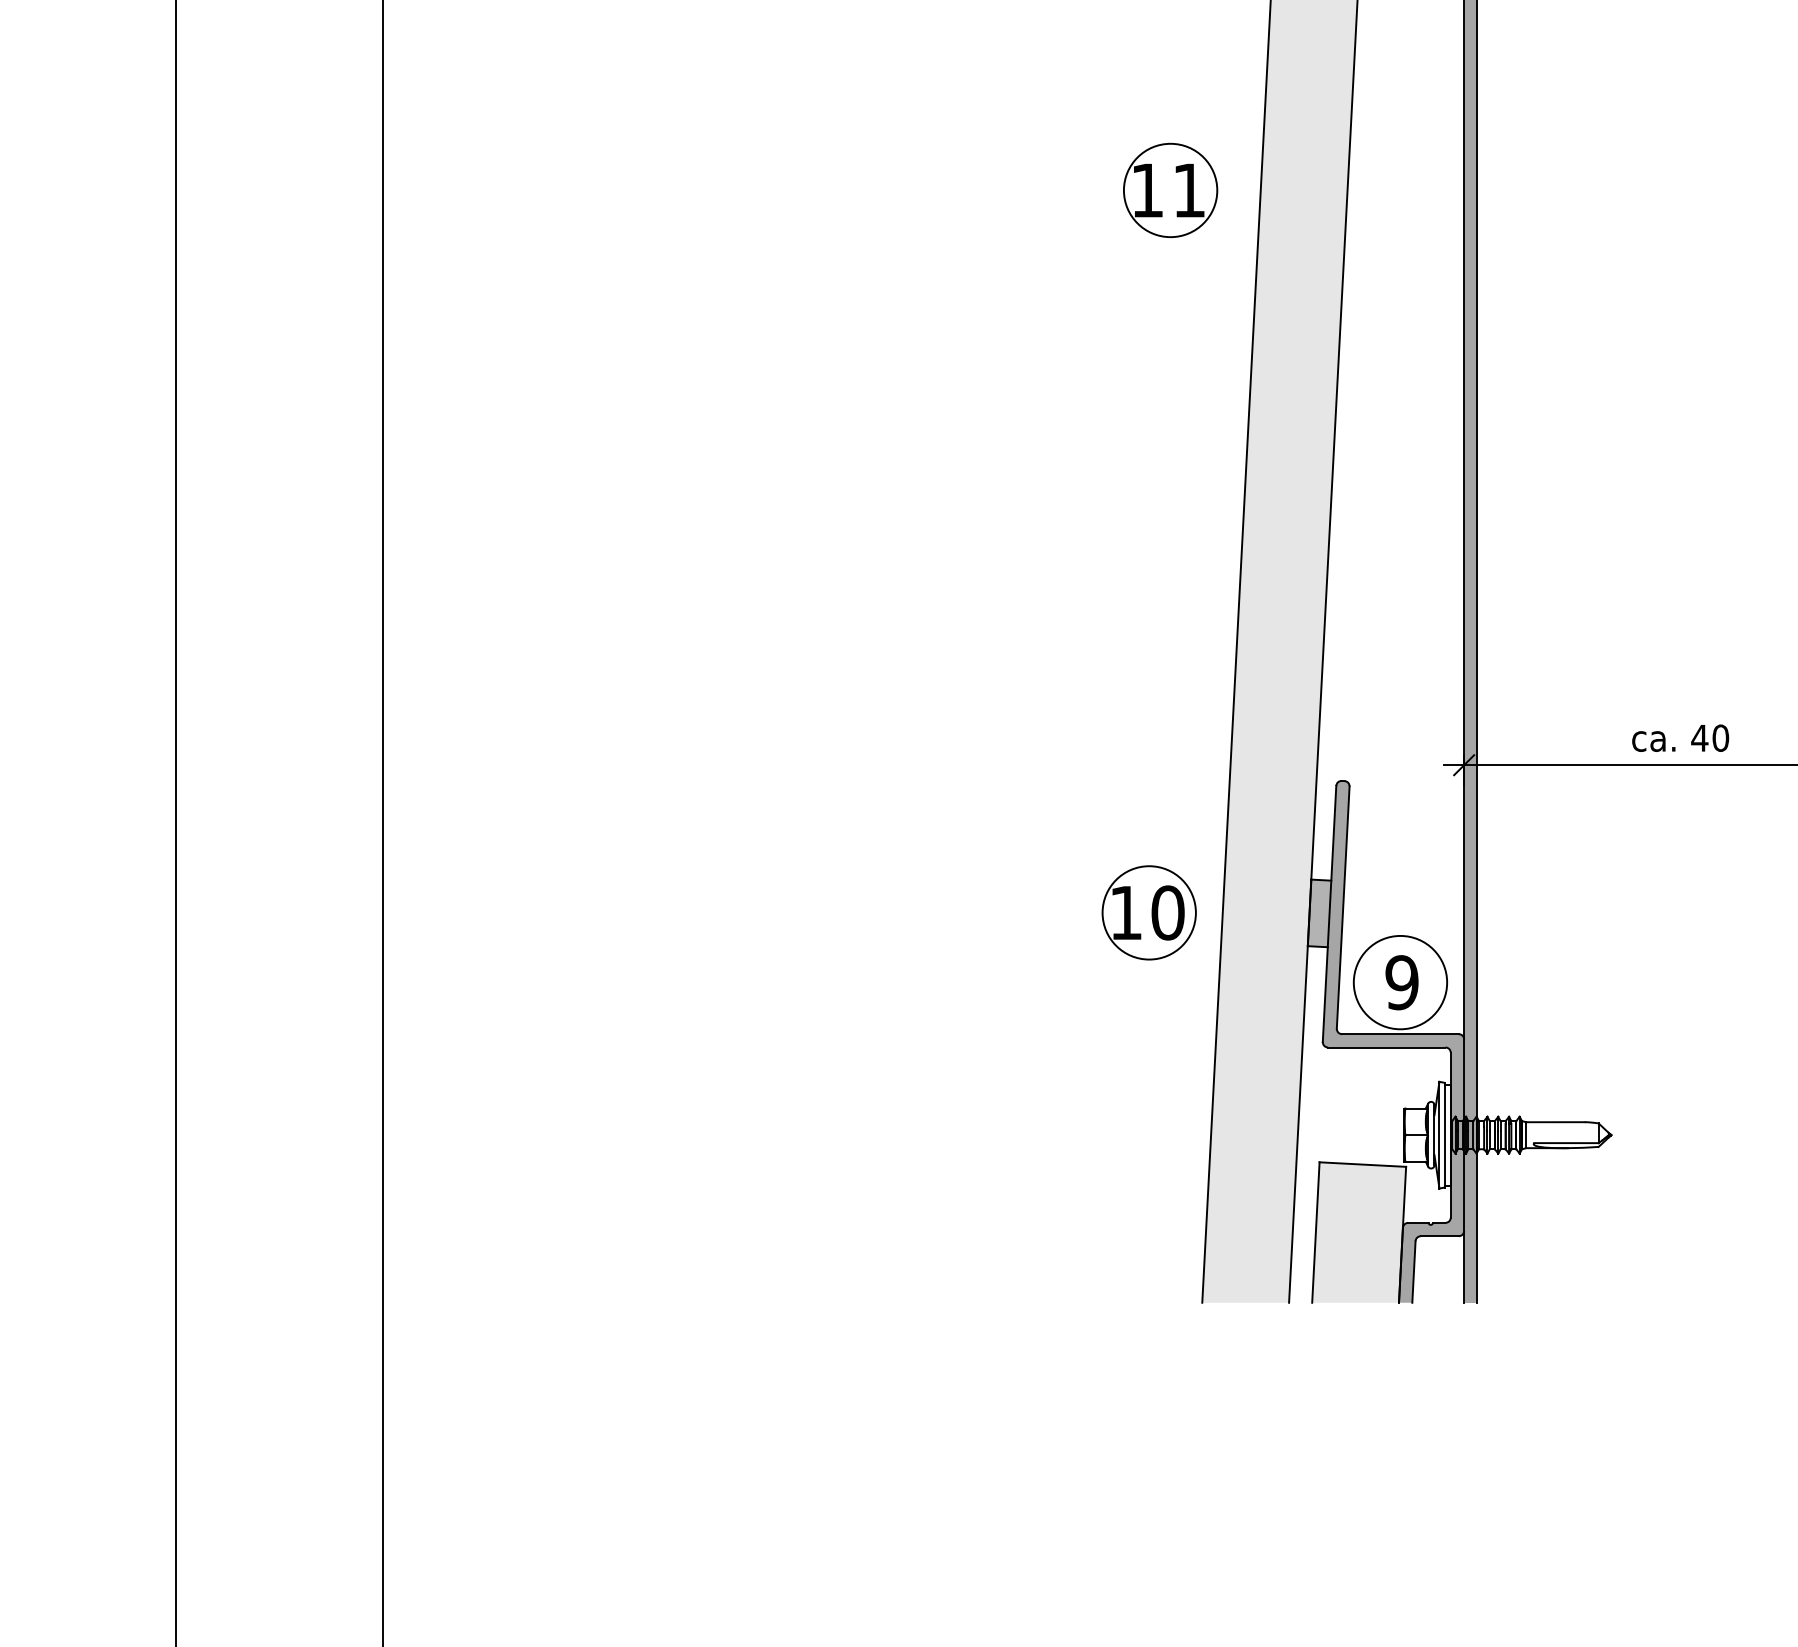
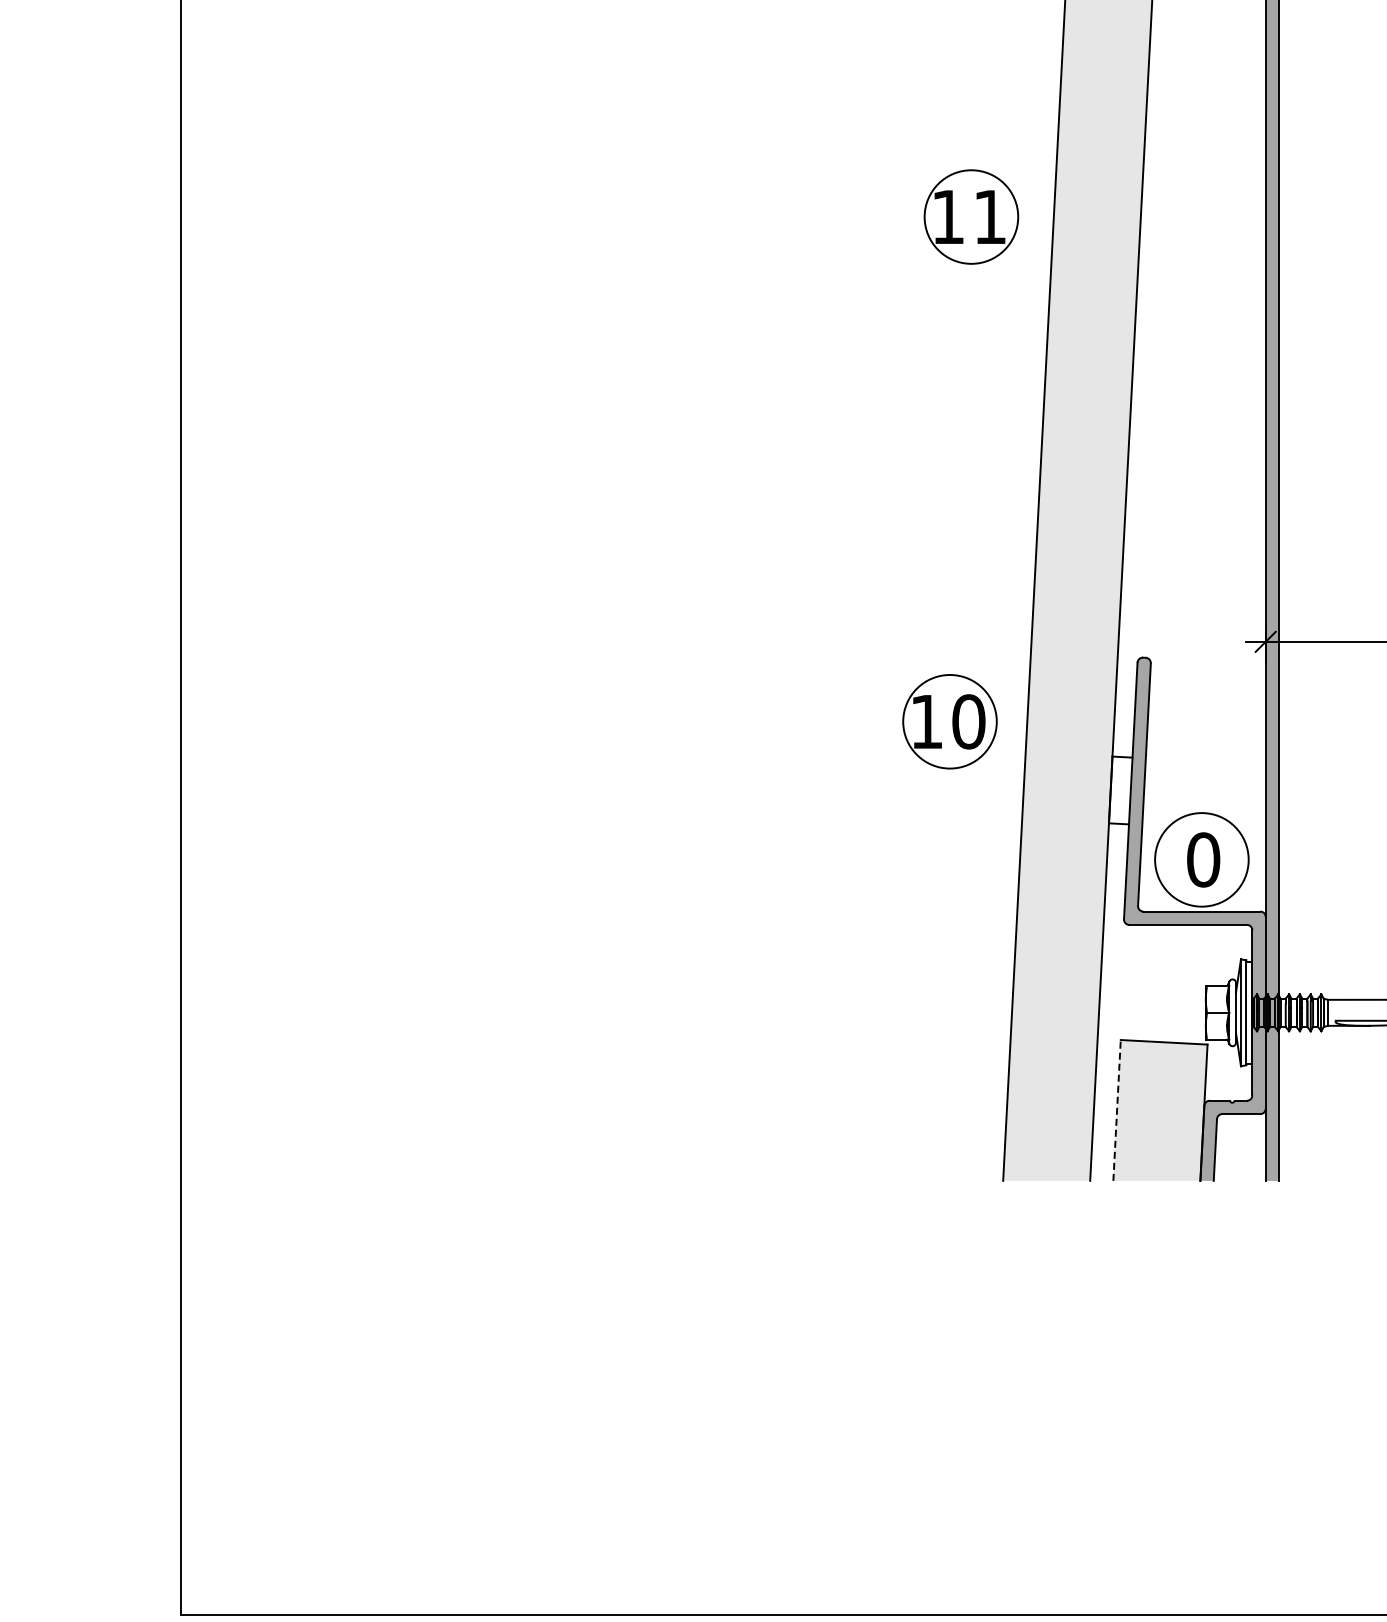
part: (1170, 189) -> (971, 216), moved
part: (1148, 912) -> (949, 721), moved
fill: (1319, 913) -> (1120, 790), removed
text: (1401, 982) -> (1202, 859), 9 -> 0
line: (1315, 1232) -> (1116, 1110), solid -> dashed

